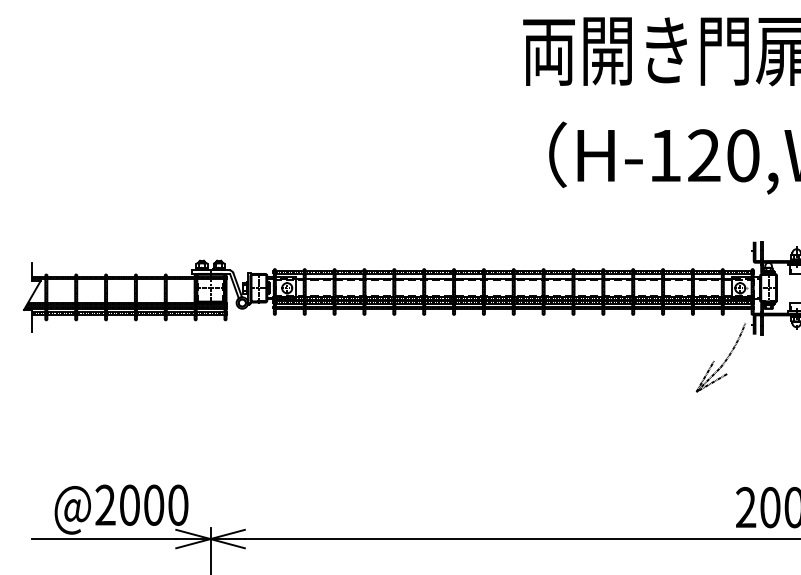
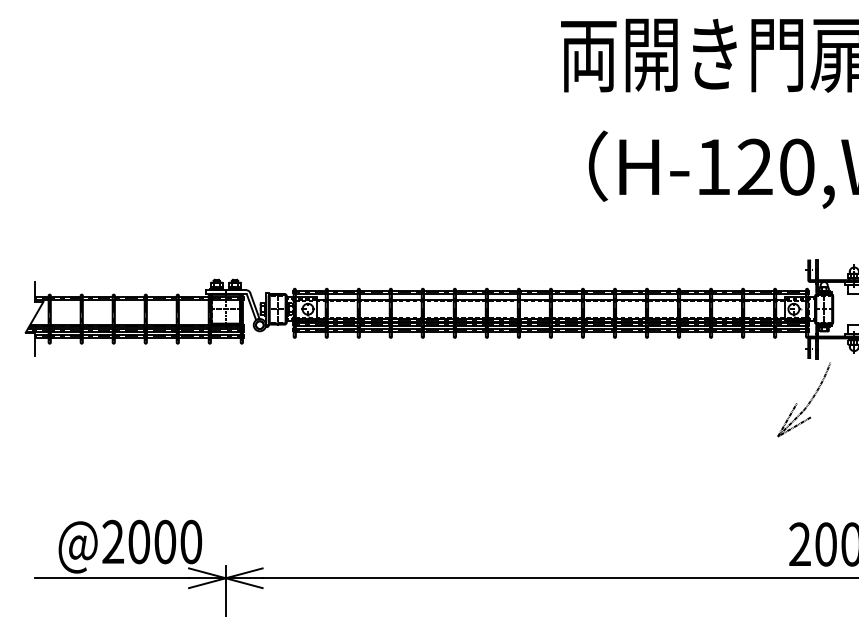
part: (720, 357) -> (803, 399), moved

